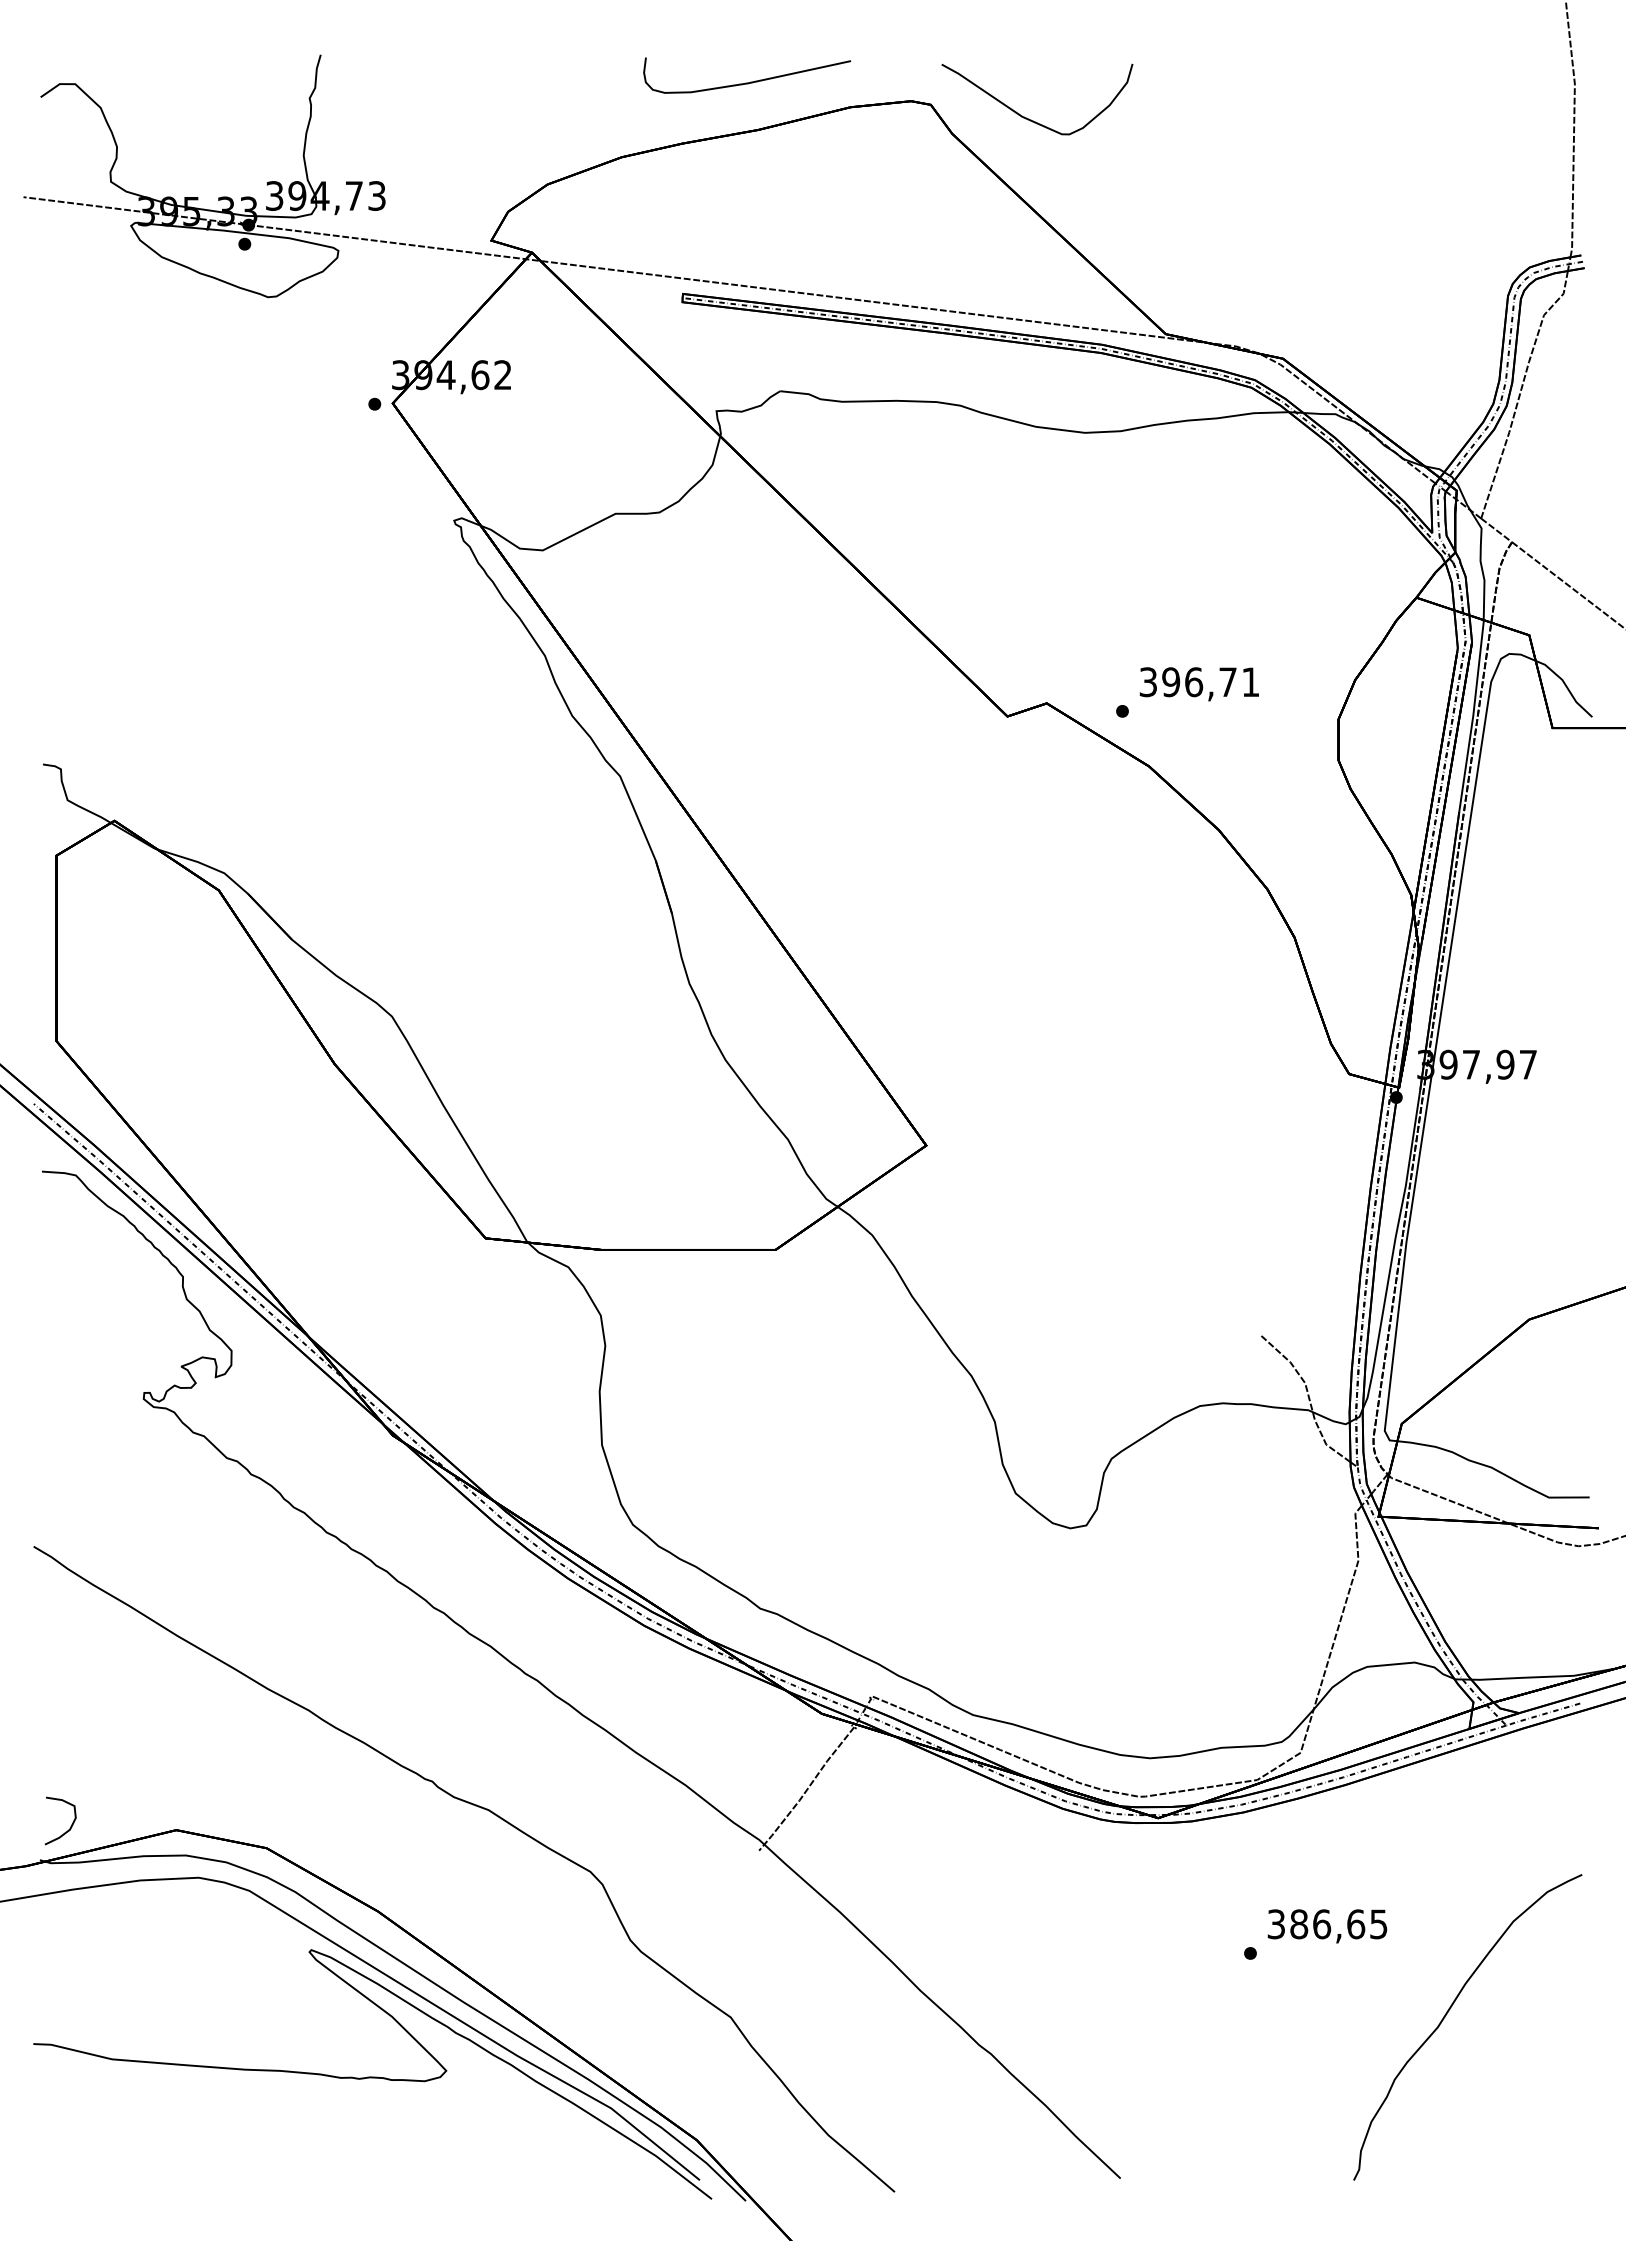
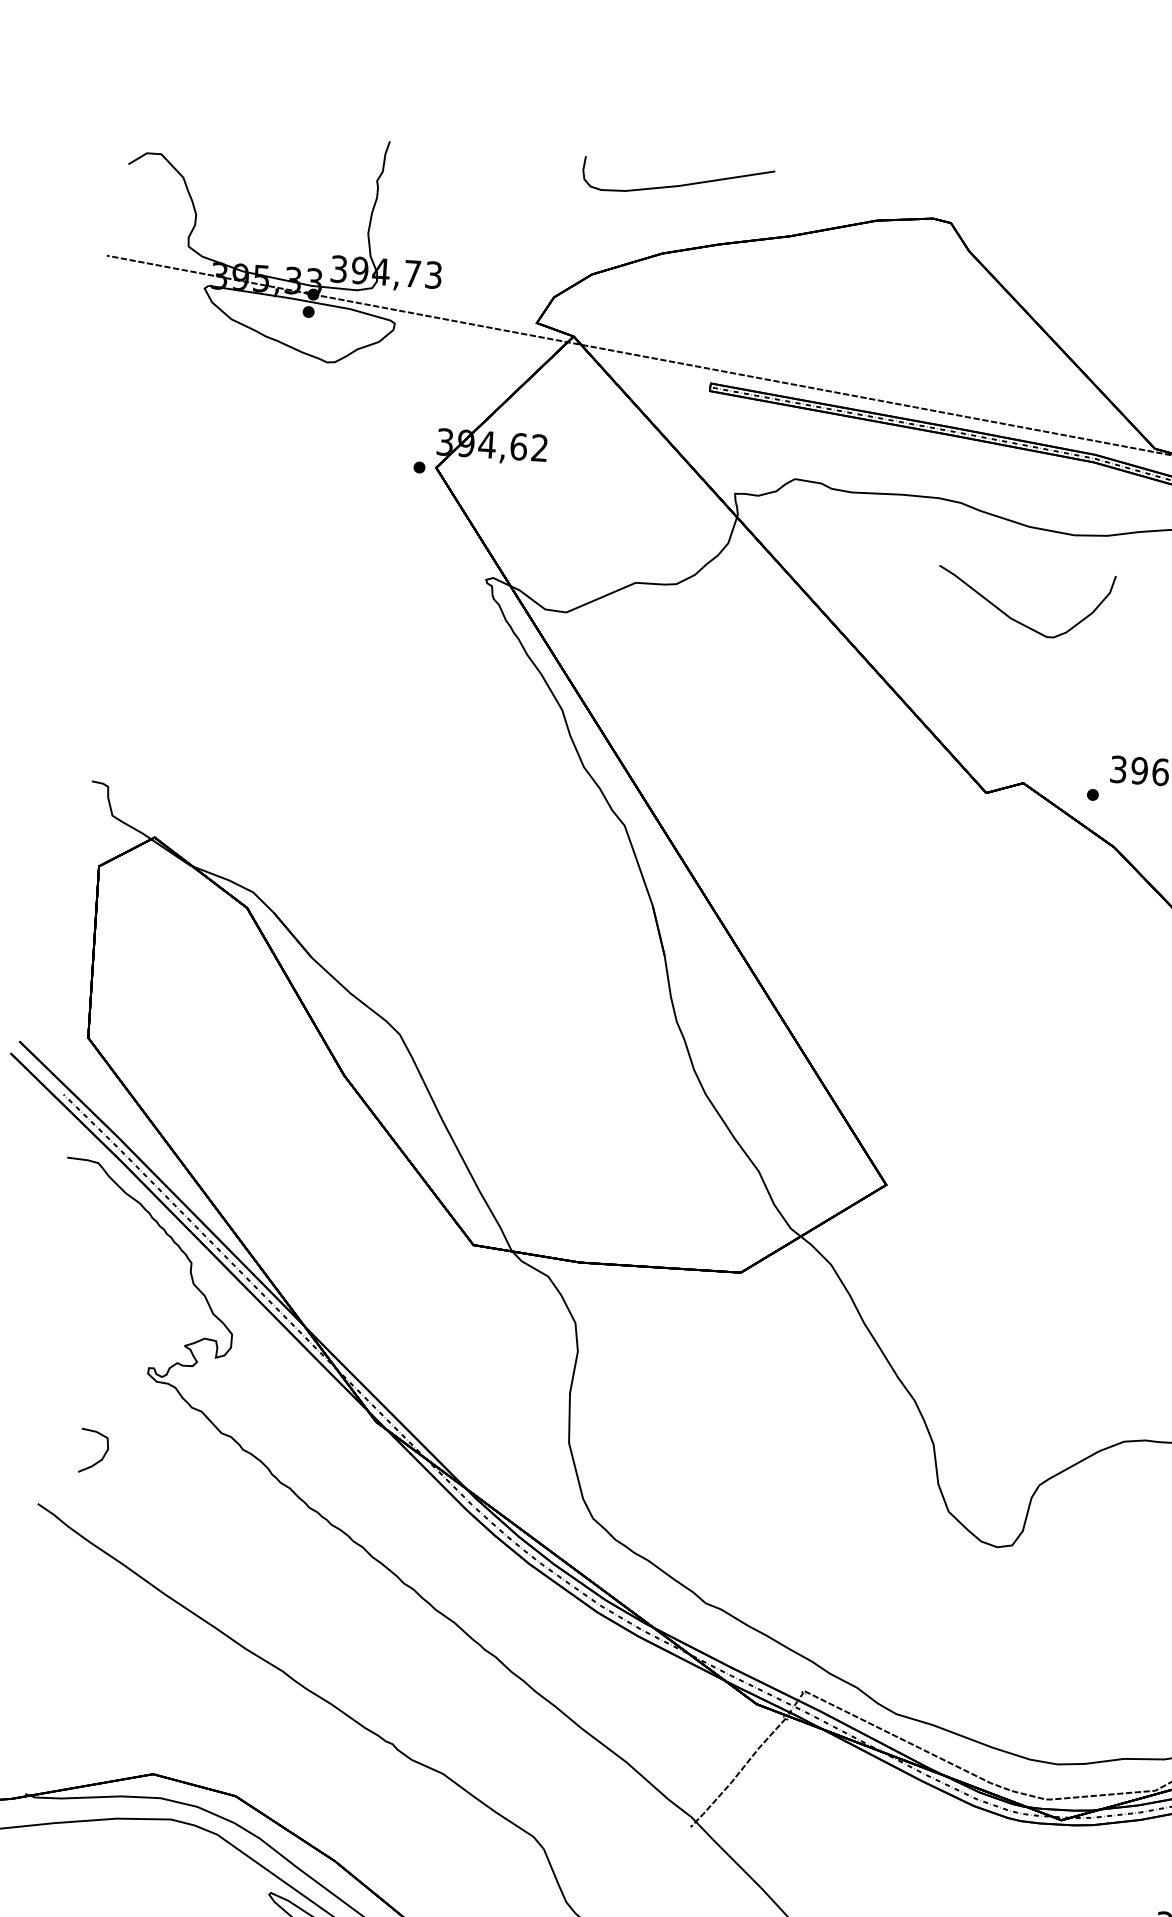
curve: (750, 81) -> (681, 184), moved
curve: (1031, 119) -> (1019, 621), moved
curve: (70, 1826) -> (102, 1456), moved

